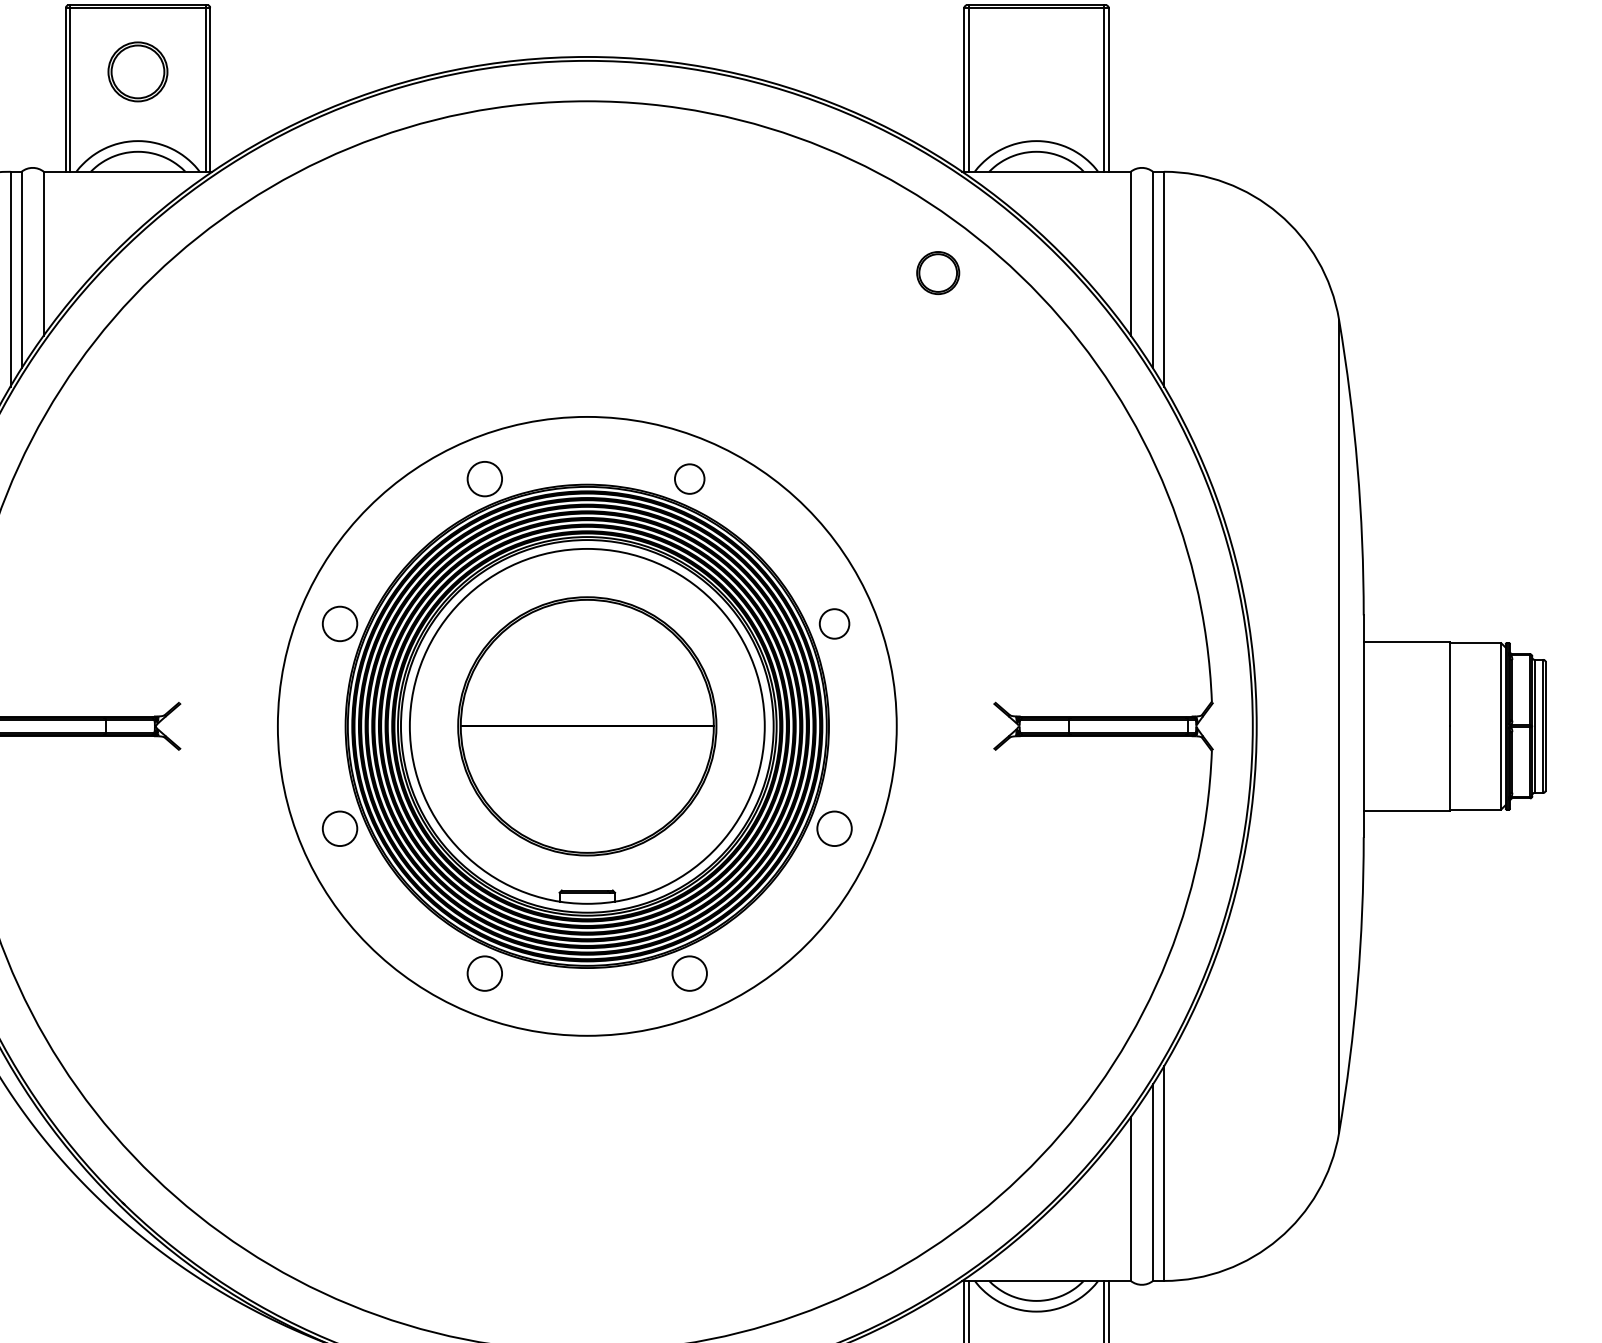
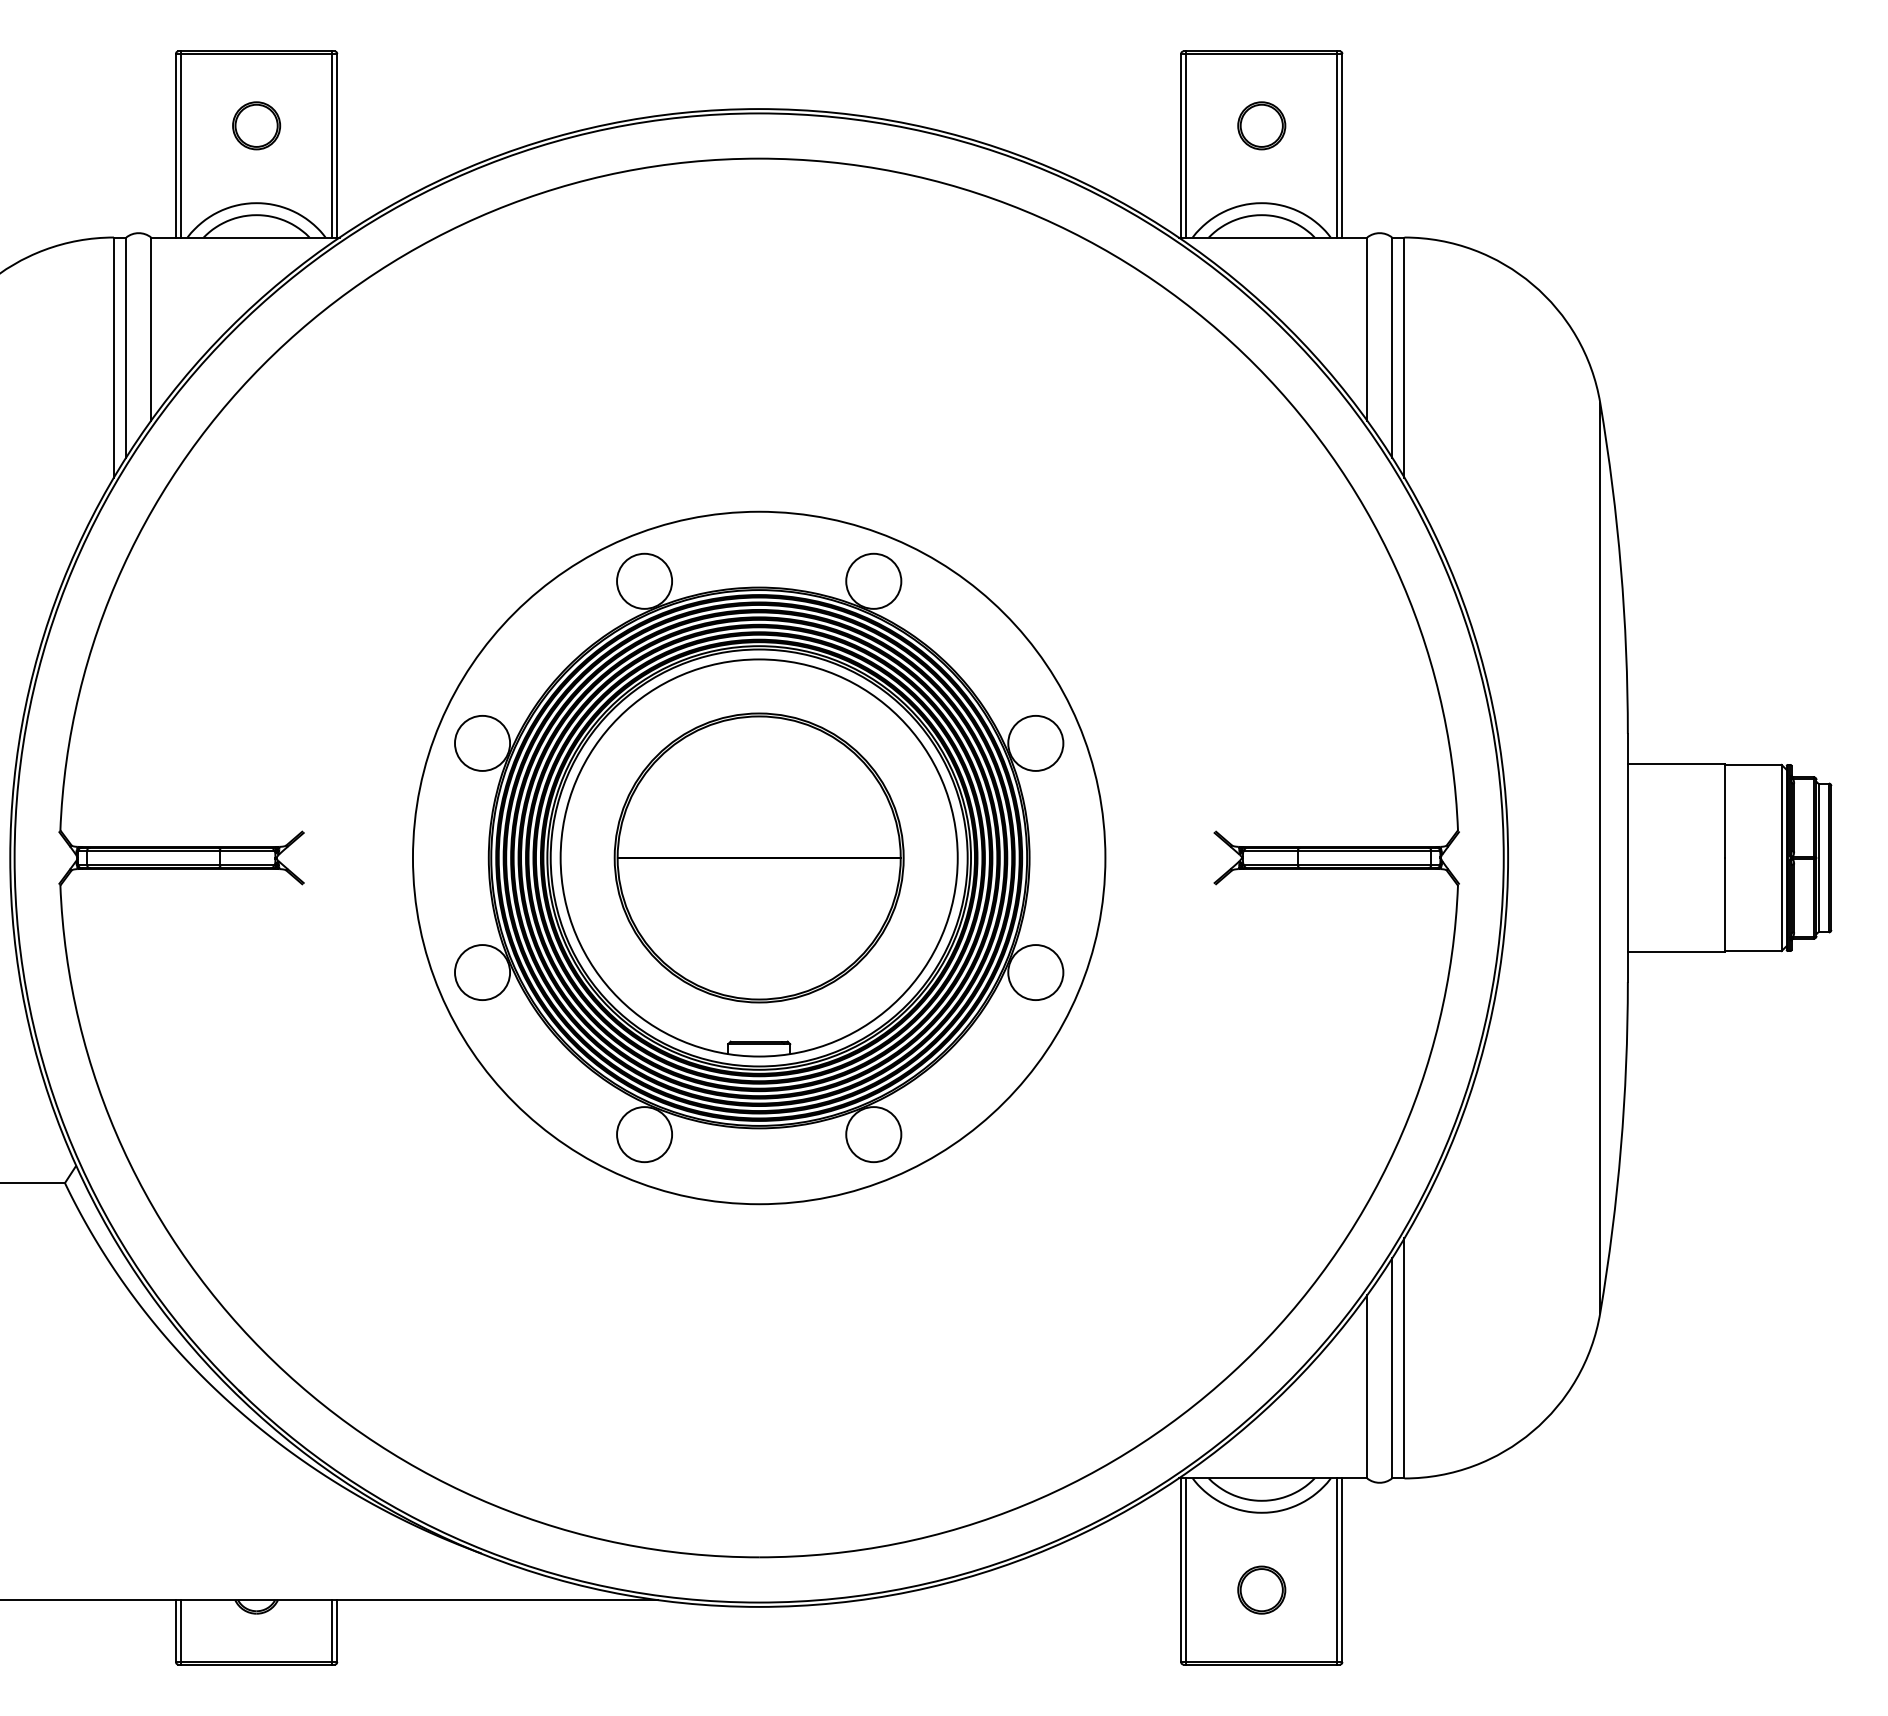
part: (138, 71) -> (256, 125), size x0.71
part: (937, 272) -> (1261, 125), moved
circle: (484, 478) -> (644, 580), size x1.43
circle: (689, 478) -> (873, 580), size x1.67
circle: (340, 623) -> (482, 742), size x1.43
circle: (834, 623) -> (1035, 742), size x1.67
circle: (340, 828) -> (482, 972), size x1.43
circle: (834, 828) -> (1035, 972), size x1.43
circle: (484, 973) -> (644, 1134), size x1.43
circle: (689, 973) -> (873, 1134), size x1.43

